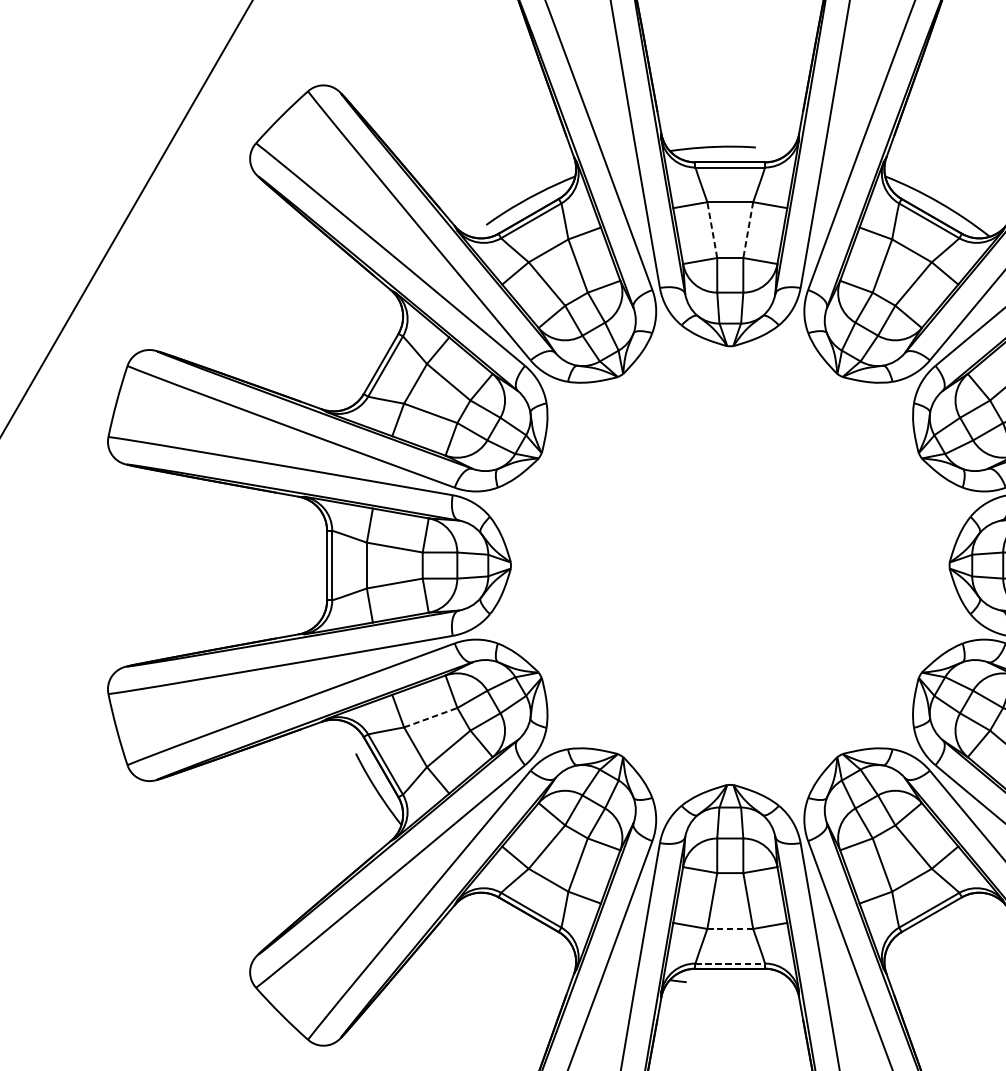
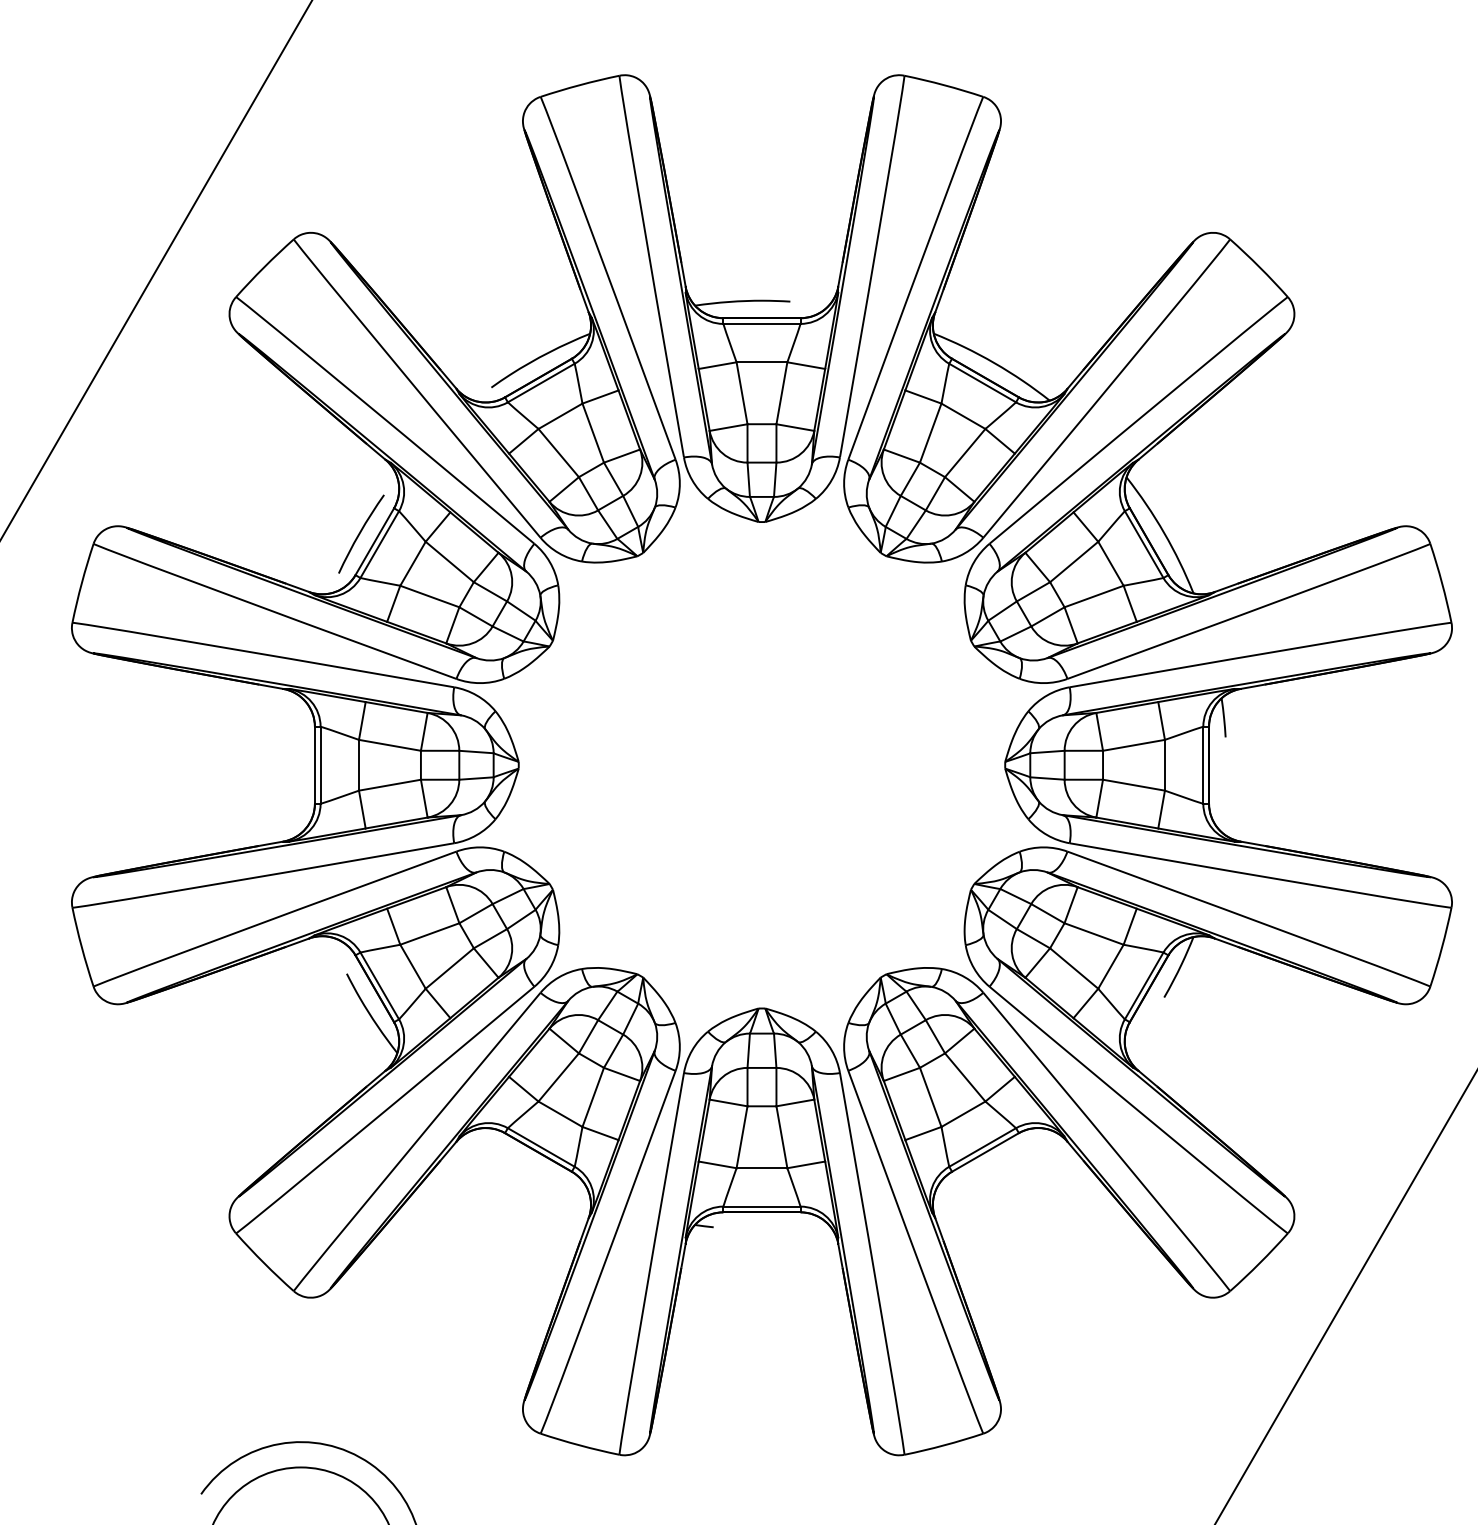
line: (711, 229) -> (741, 392), dashed -> solid
line: (747, 230) -> (781, 393), dashed -> solid
curve: (369, 355) -> (361, 532), added
line: (431, 717) -> (430, 933), dashed -> solid
line: (729, 929) -> (761, 1168), dashed -> solid
line: (729, 963) -> (761, 1206), dashed -> solid

